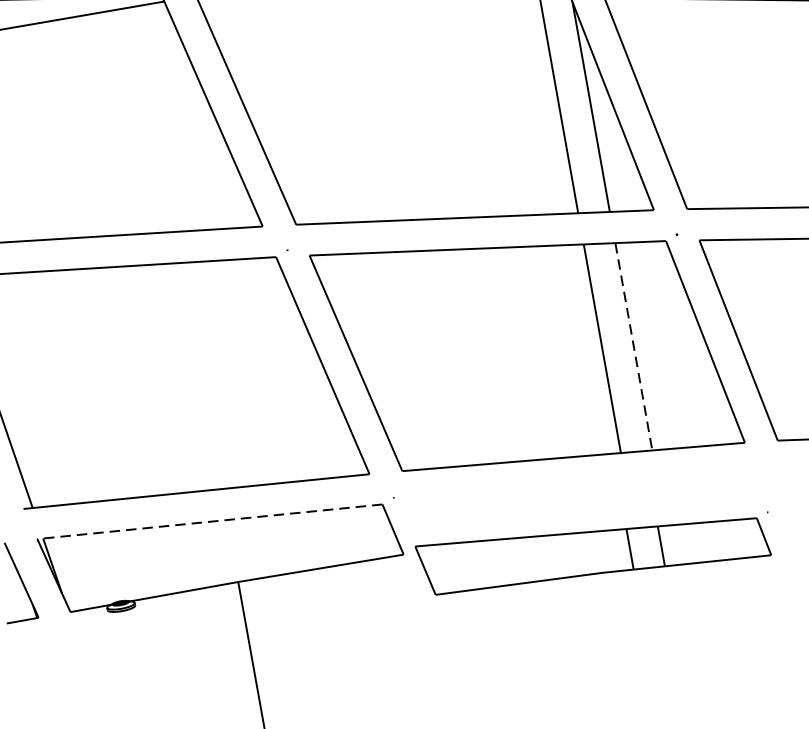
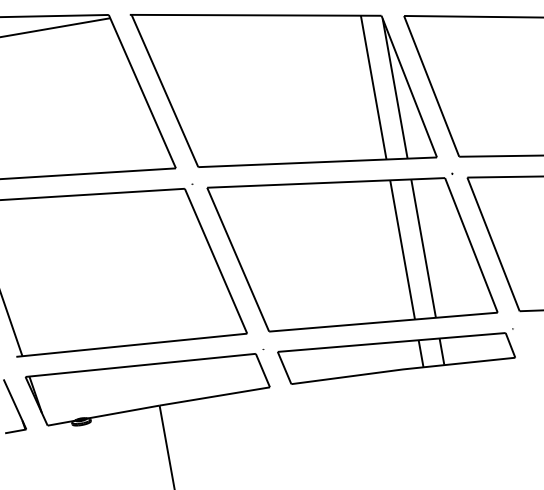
line: (633, 348) -> (423, 249), dashed -> solid
line: (209, 521) -> (140, 365), dashed -> solid
part: (593, 553) -> (396, 356), moved

